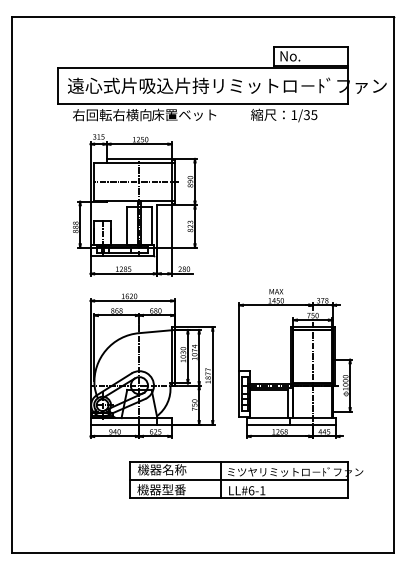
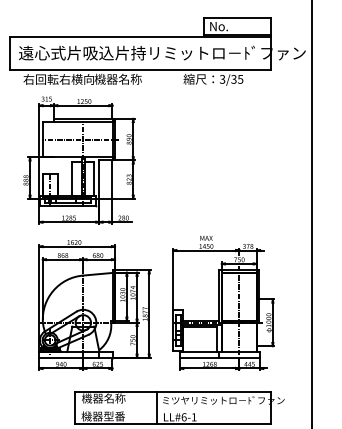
text: (184, 114) -> (123, 78), 床置ベット -> 機器名称
text: (294, 115) -> (222, 79), 1/35 -> 3/35
line: (239, 480) -> (173, 408), removed

